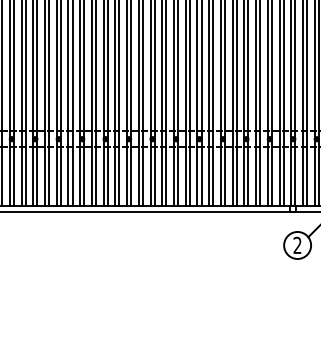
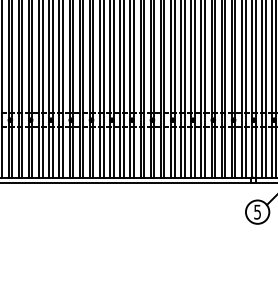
text: (297, 245) -> (257, 212), 2 -> 5

